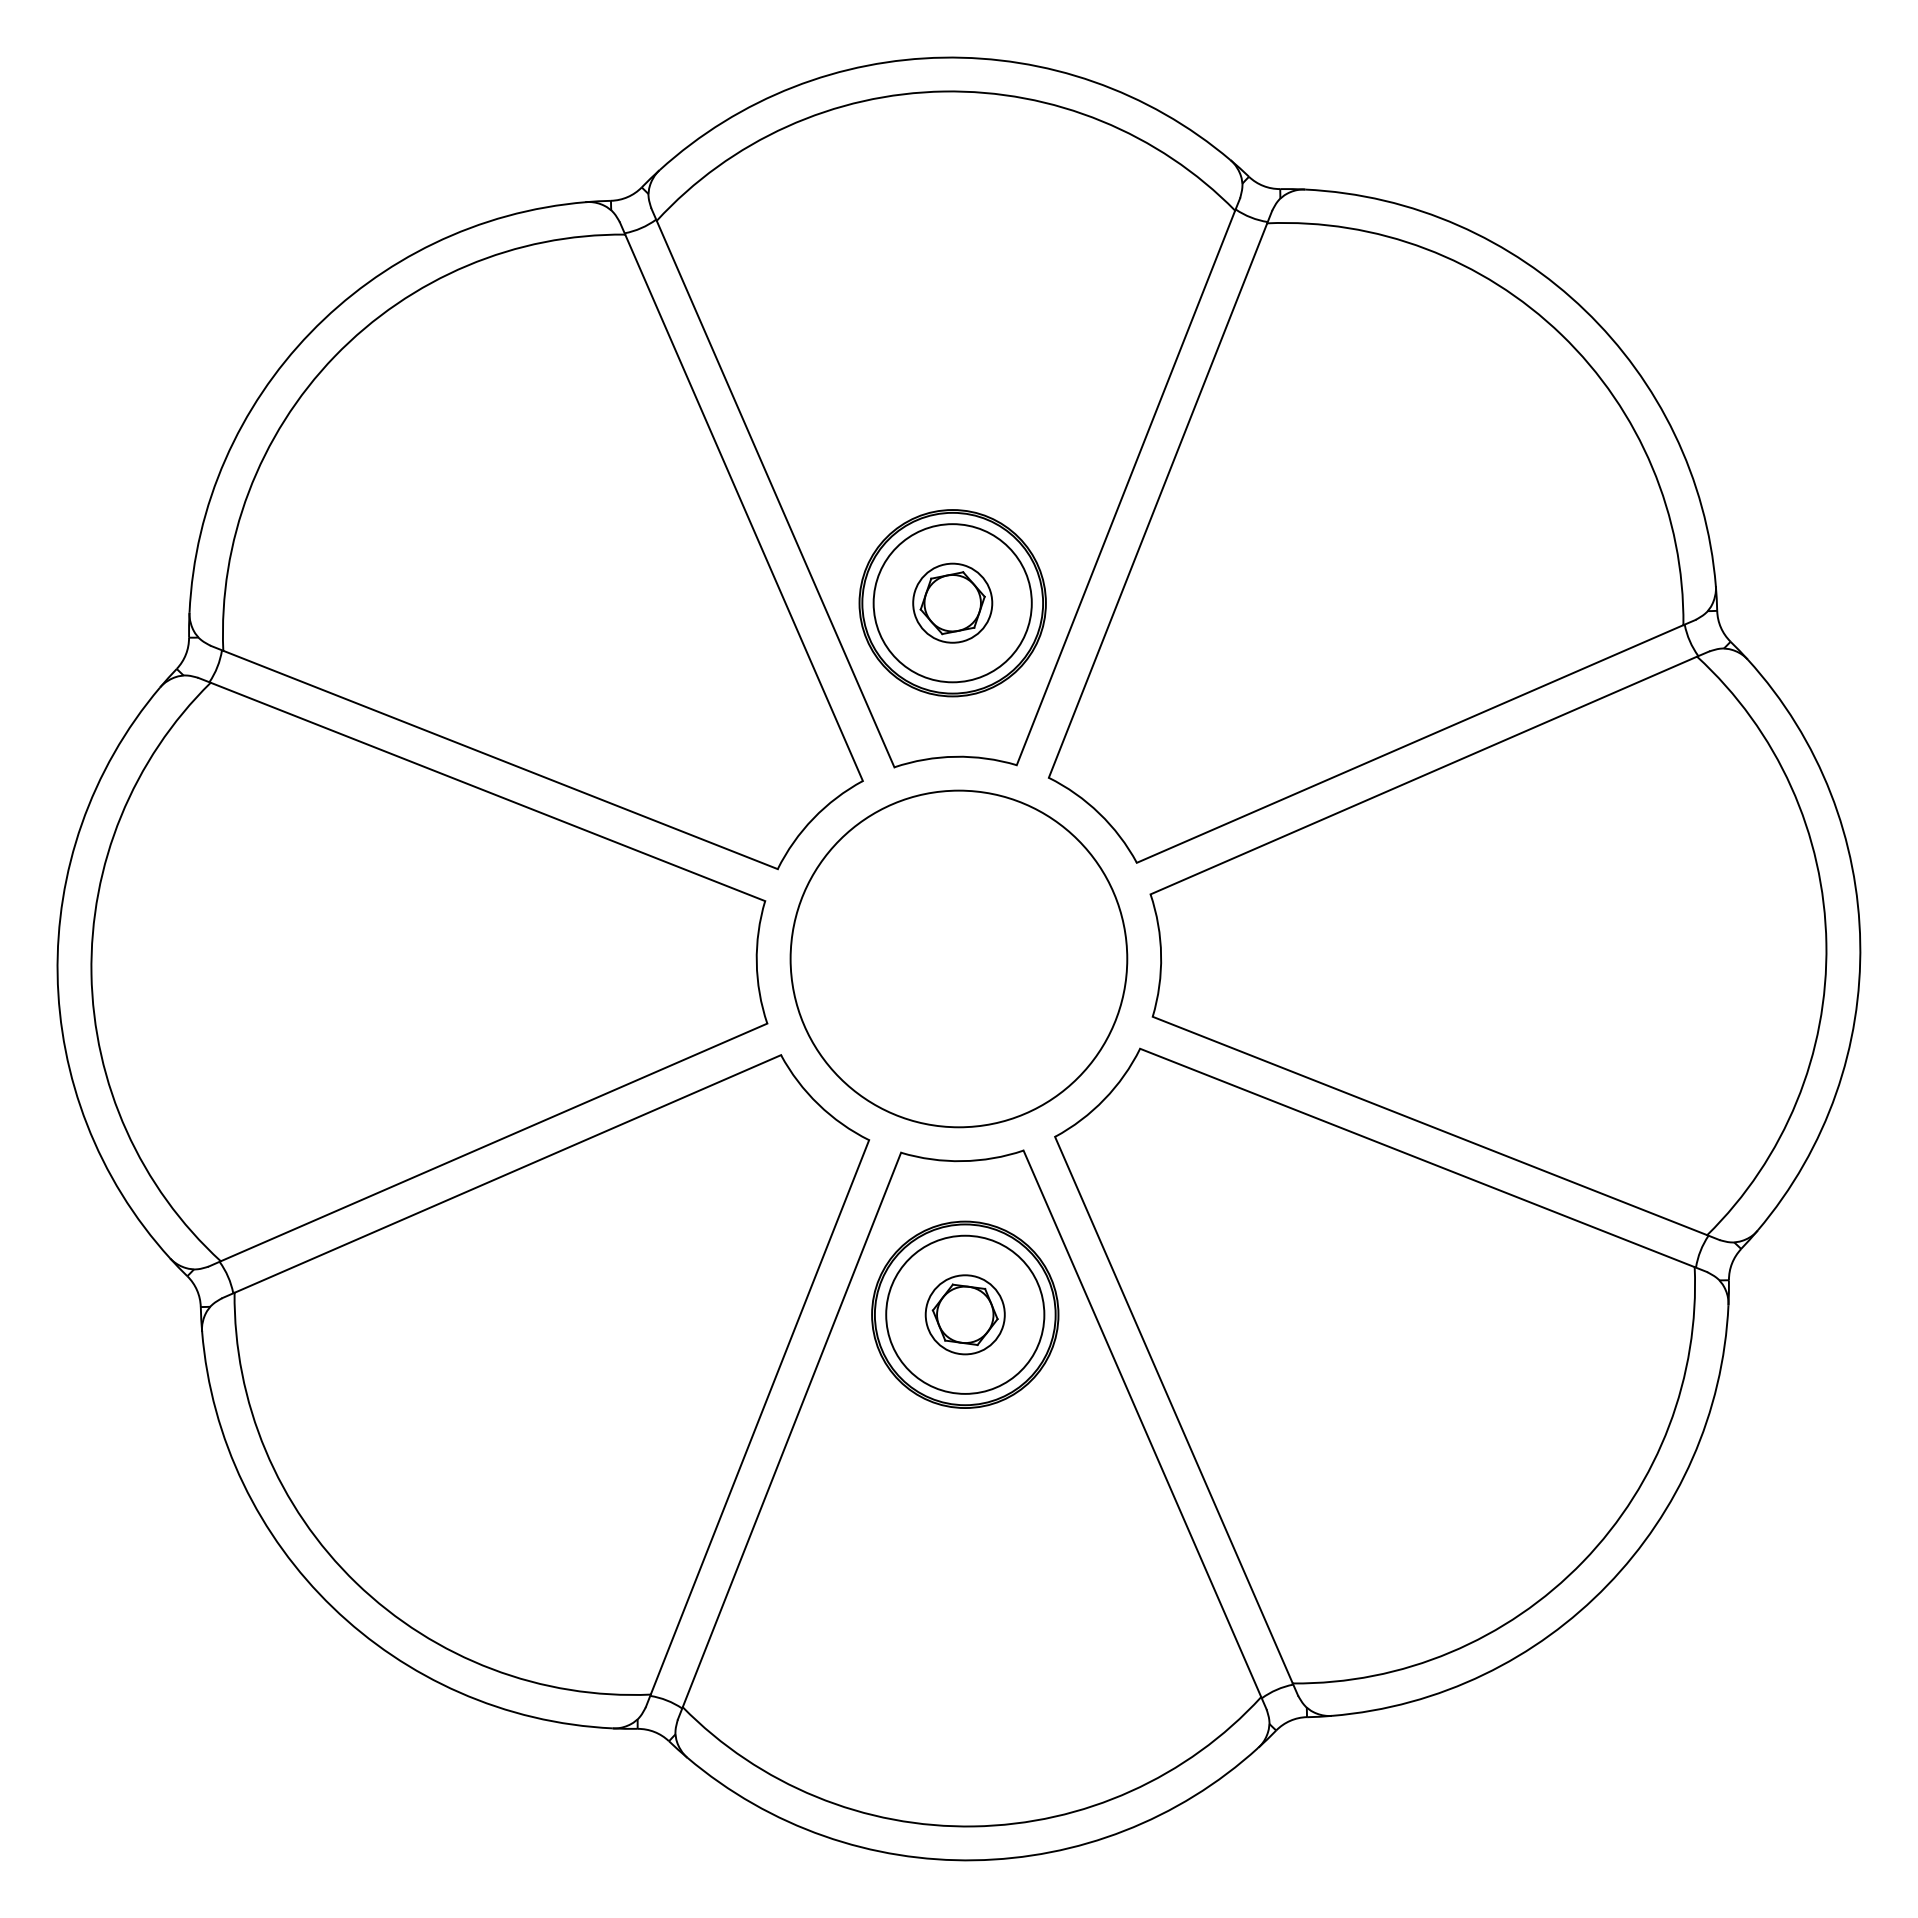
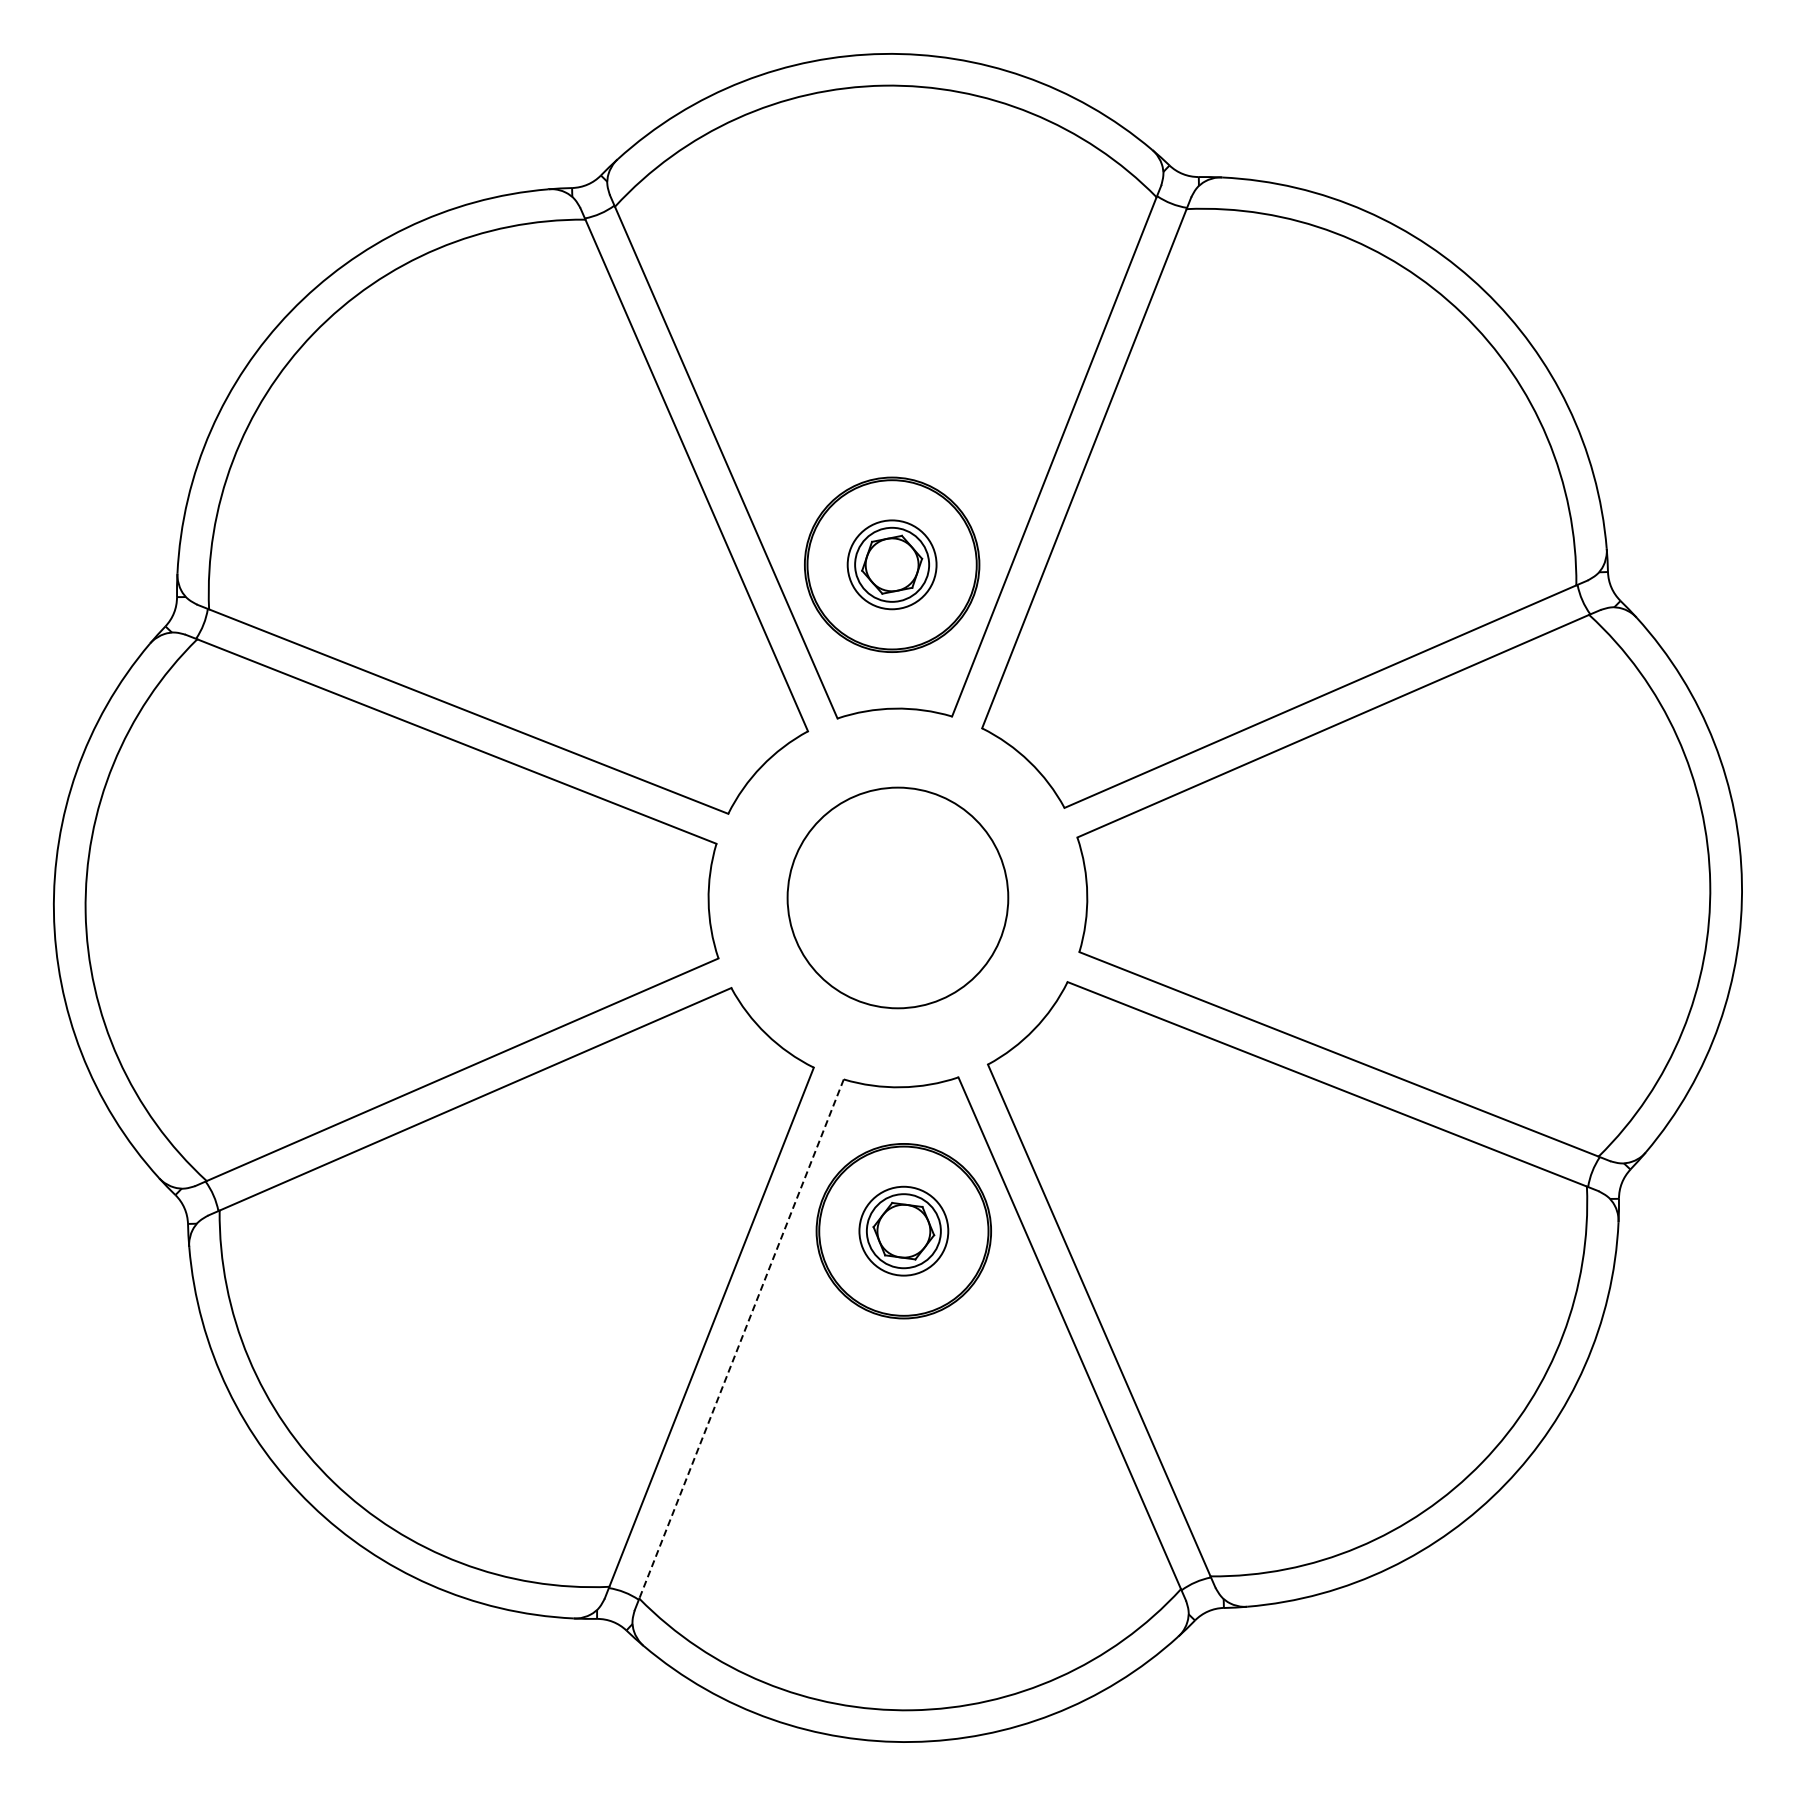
circle: (953, 602) -> (892, 564), size x0.6
circle: (958, 958) -> (897, 897), size x0.7
circle: (964, 1315) -> (903, 1231), size x0.6
line: (791, 1430) -> (741, 1339), solid -> dashed

